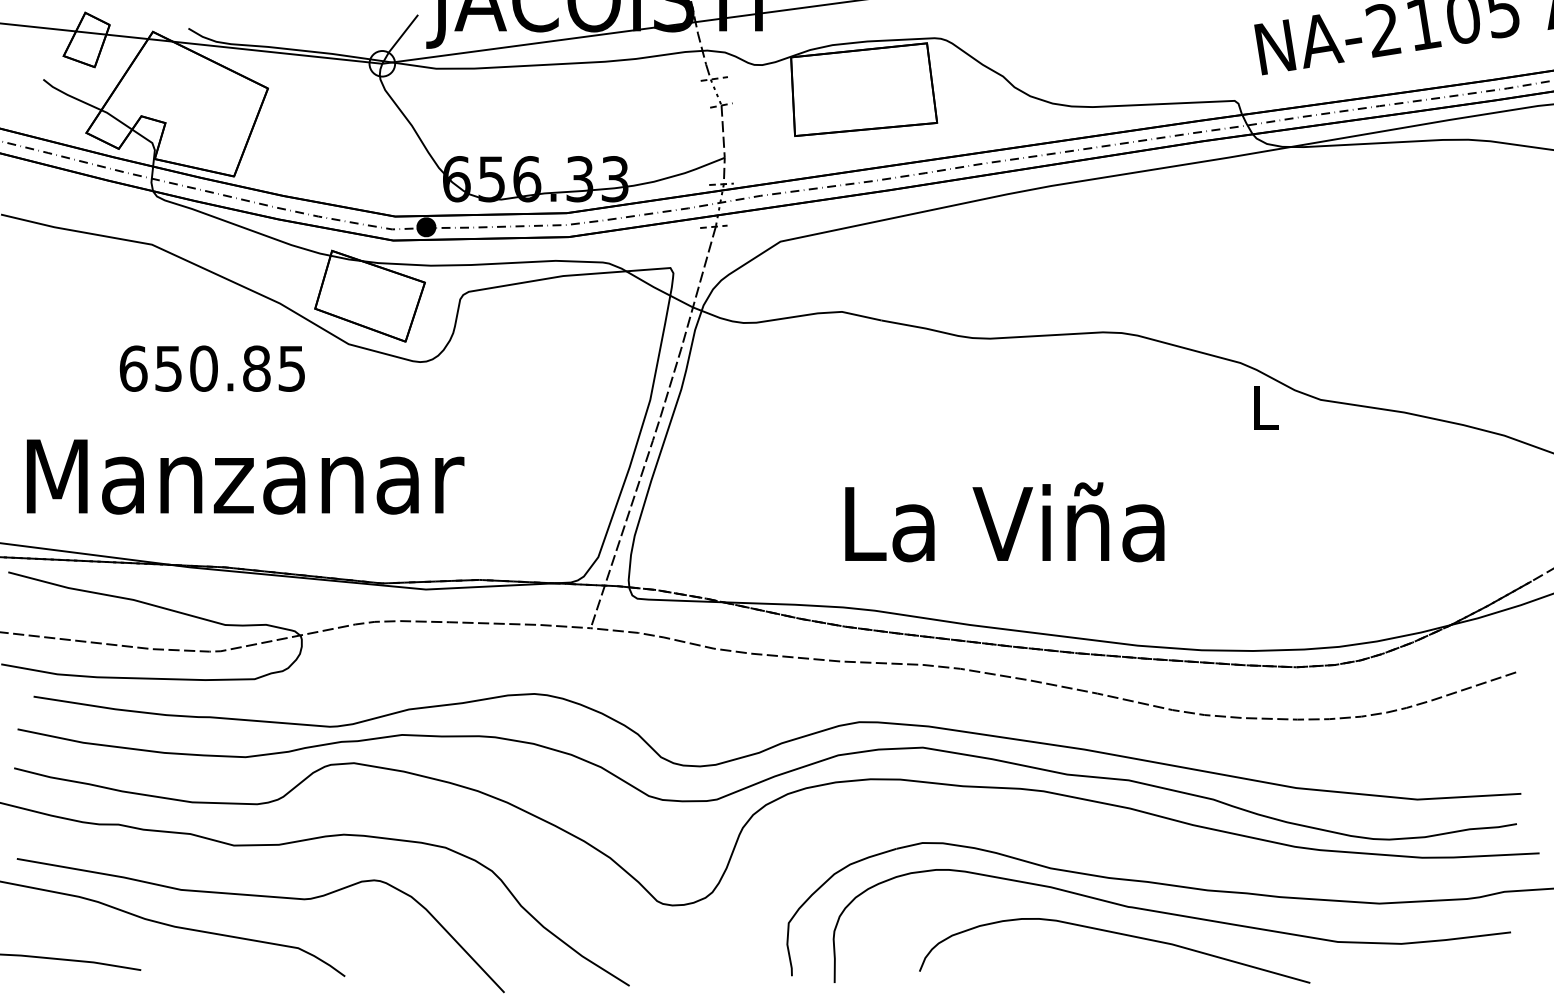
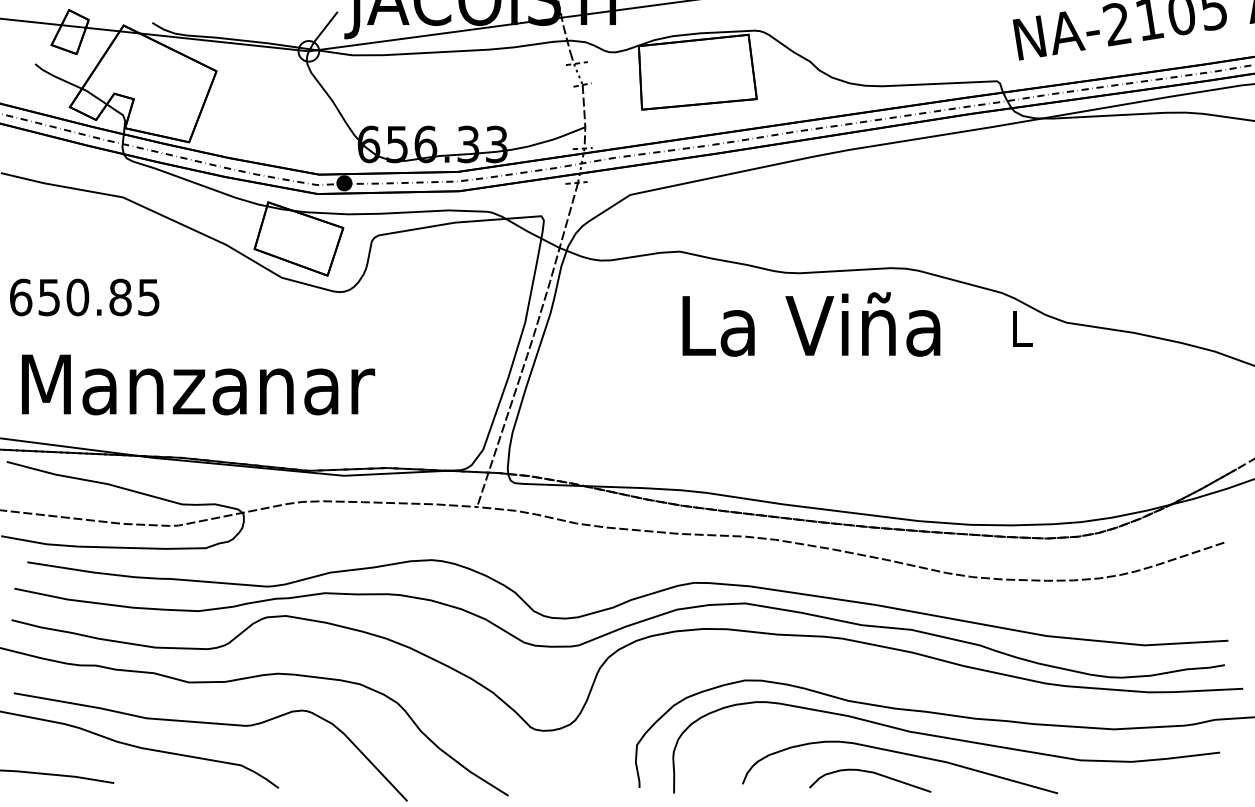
text: (212, 368) -> (84, 297), moved
text: (1004, 522) -> (811, 324), moved
curve: (1079, 958) -> (871, 773), added

